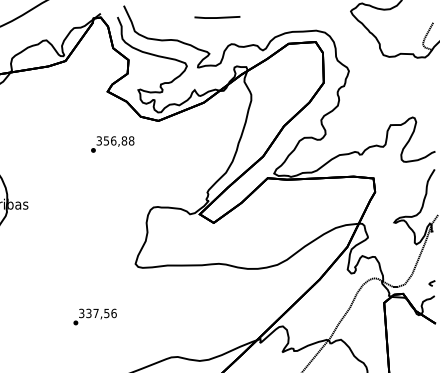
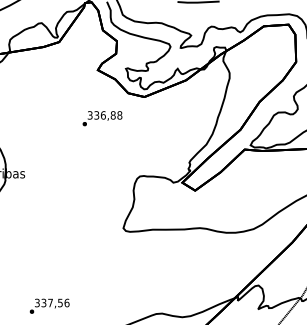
text: (106, 140) -> (96, 115), 356,88 -> 336,88
text: (94, 316) -> (49, 305), moved

